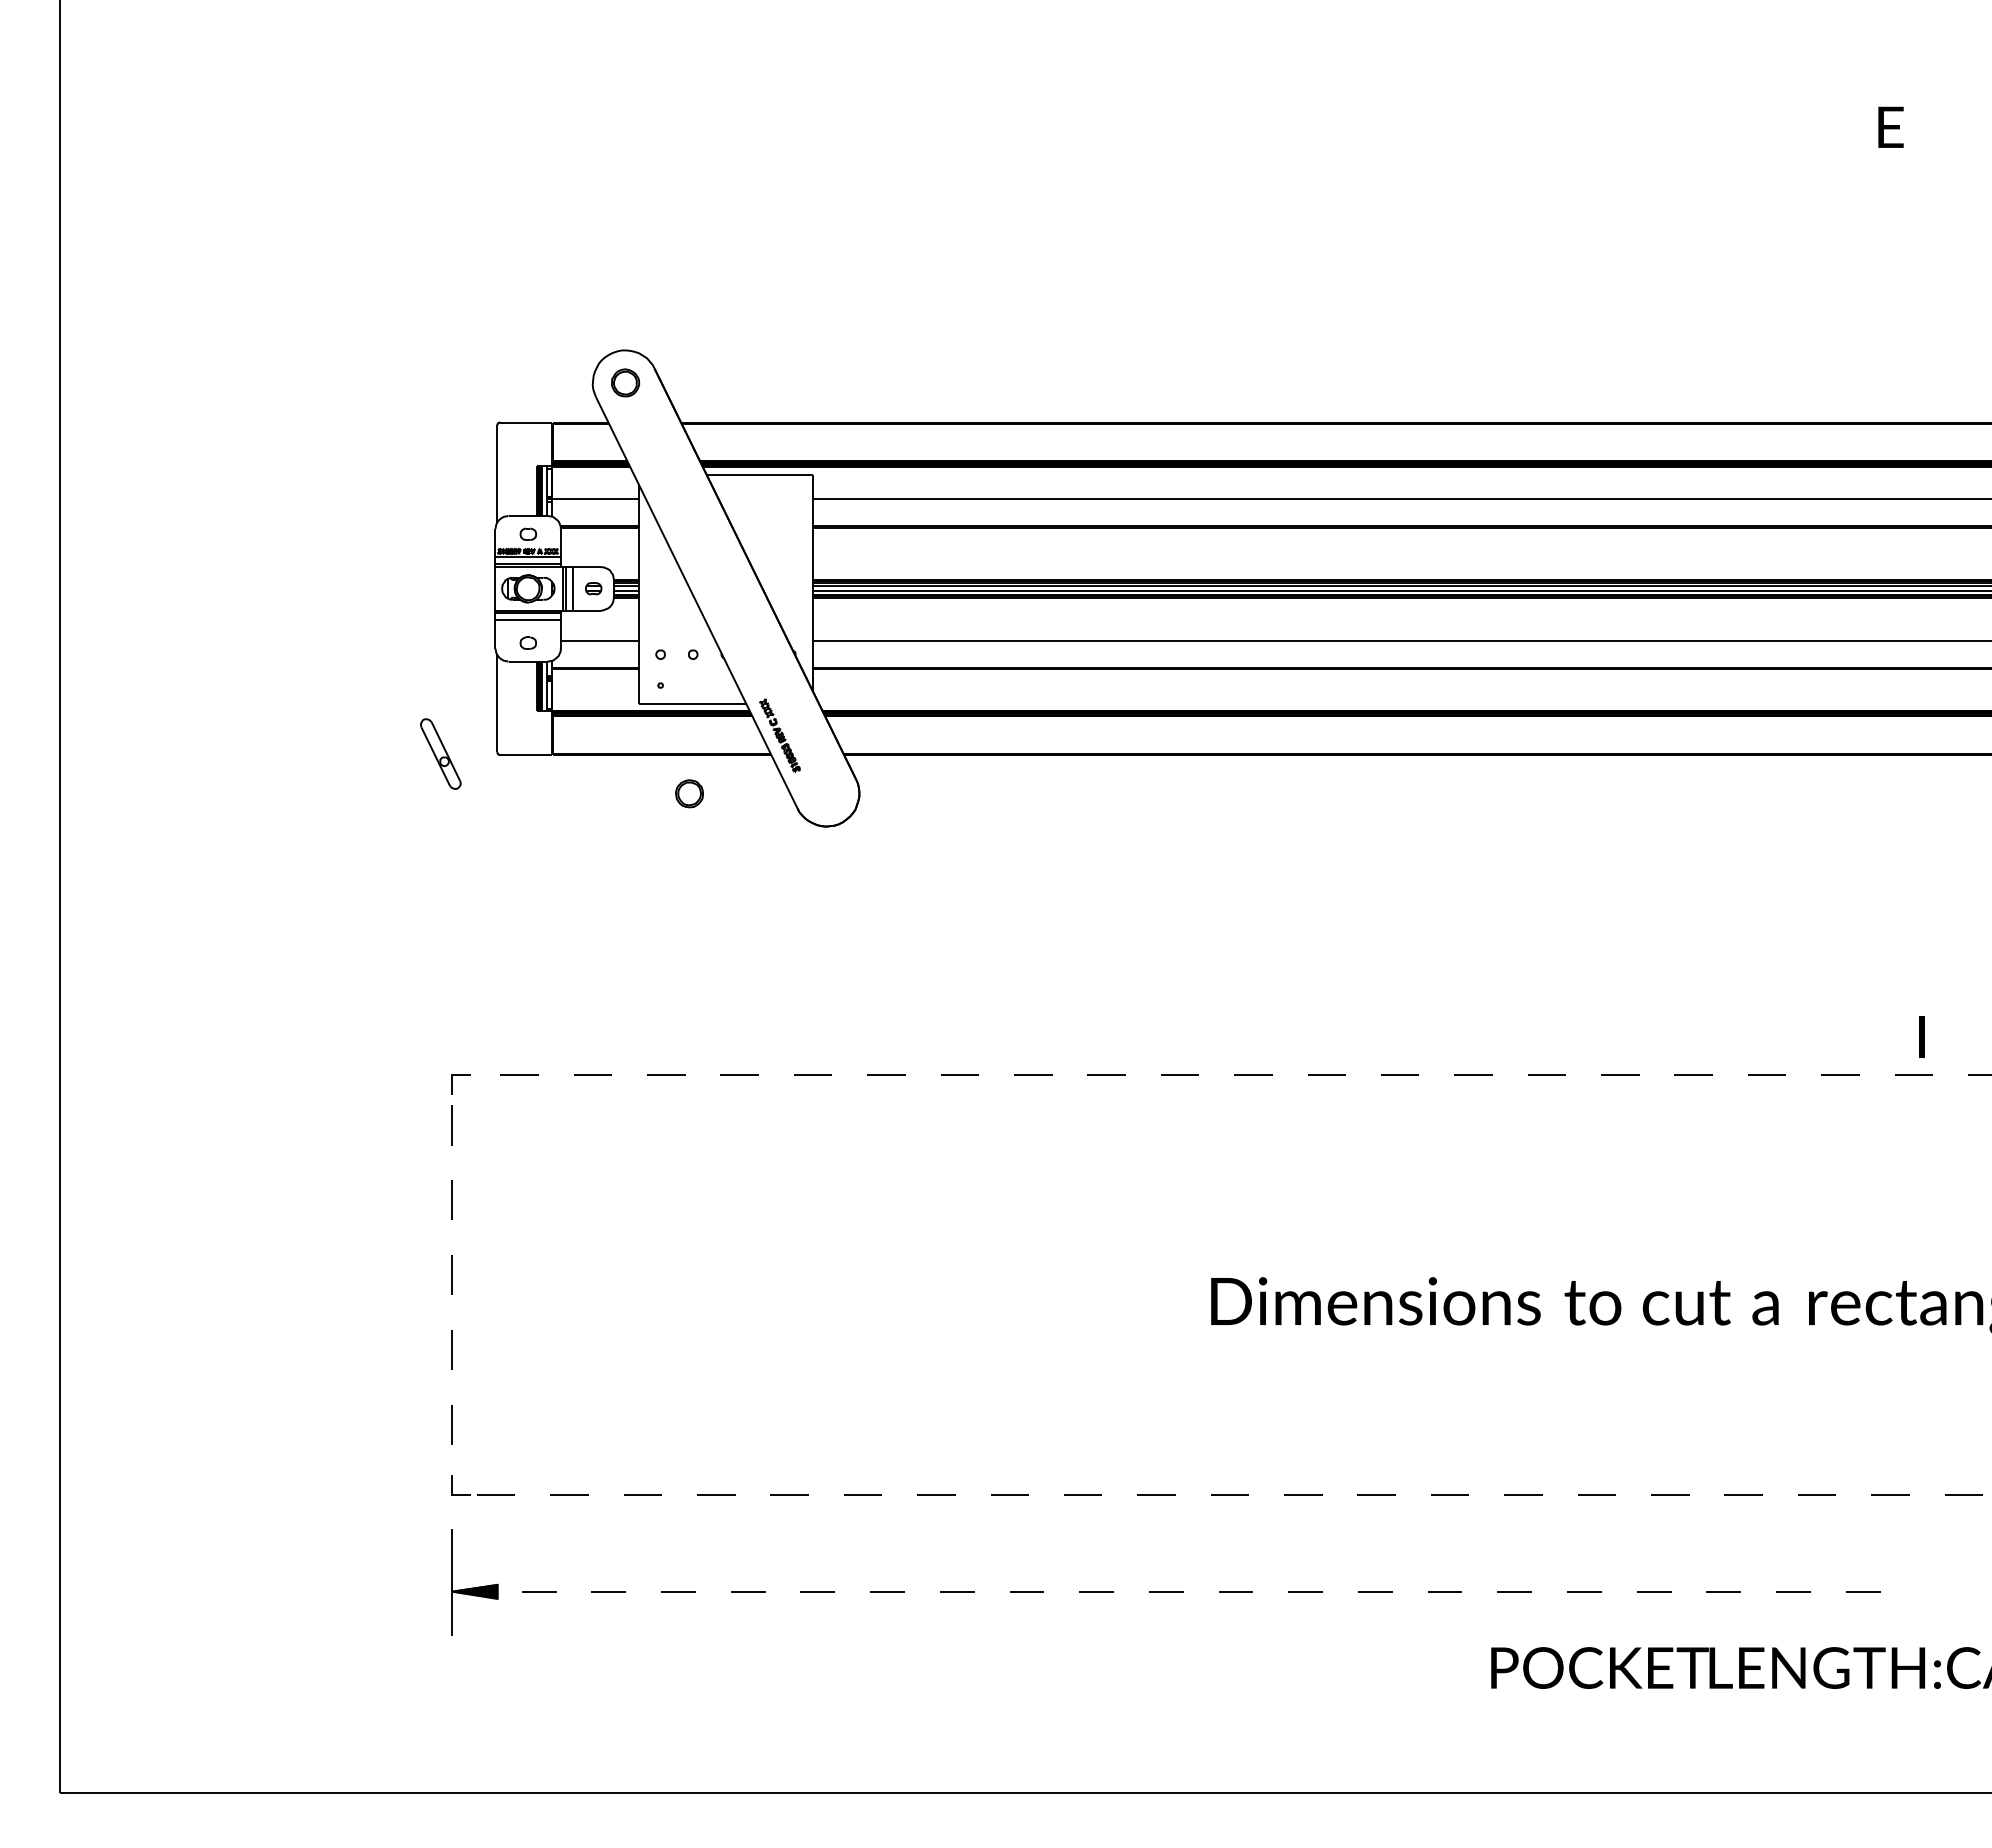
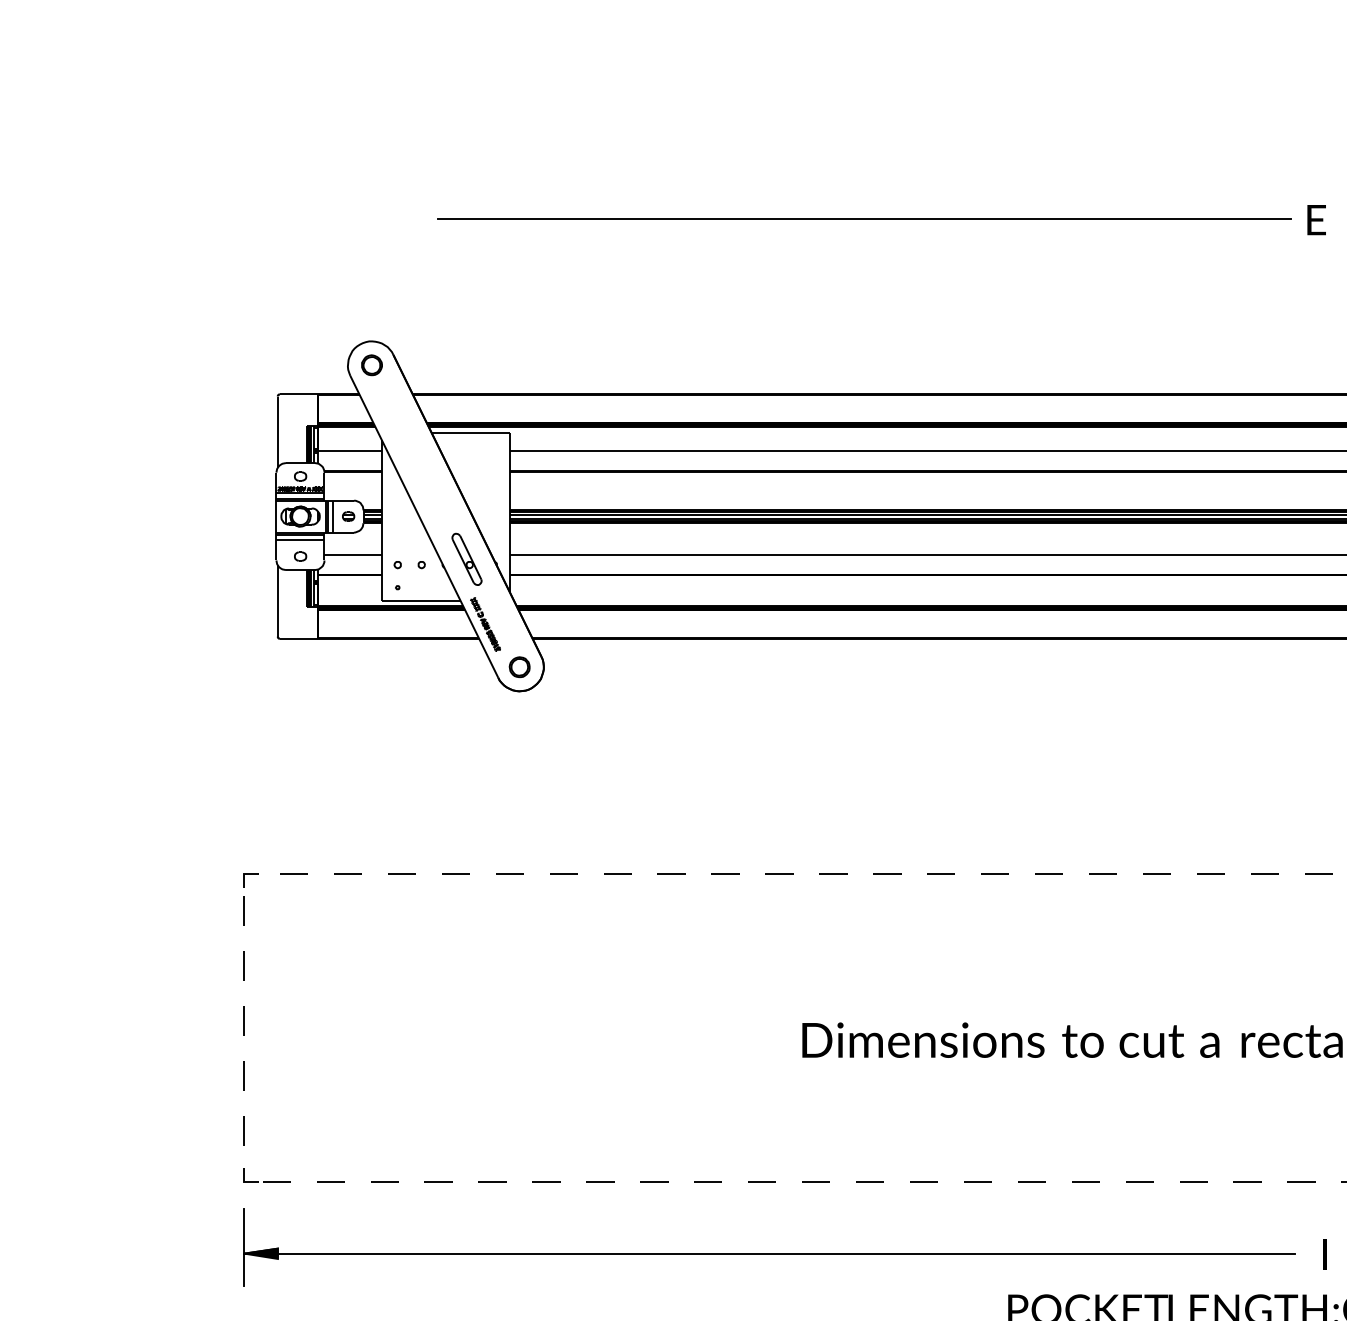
text: (1890, 126) -> (1316, 219), moved
line: (1295, 184) -> (864, 219), added
part: (440, 753) -> (466, 558), moved
part: (689, 793) -> (519, 667), moved
text: (1921, 1036) -> (1324, 1254), moved
line: (1166, 1591) -> (769, 1253), dashed -> solid

